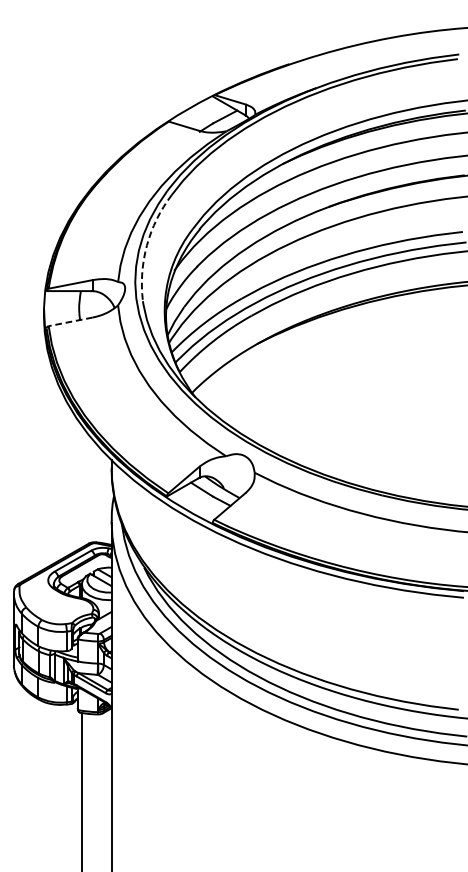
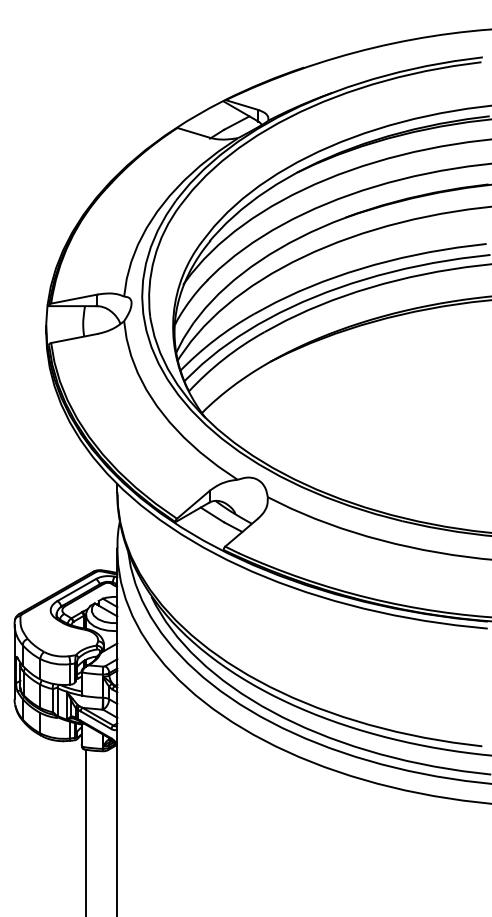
arc: (146, 245) -> (154, 258), dashed -> solid
line: (70, 321) -> (74, 338), dashed -> solid

